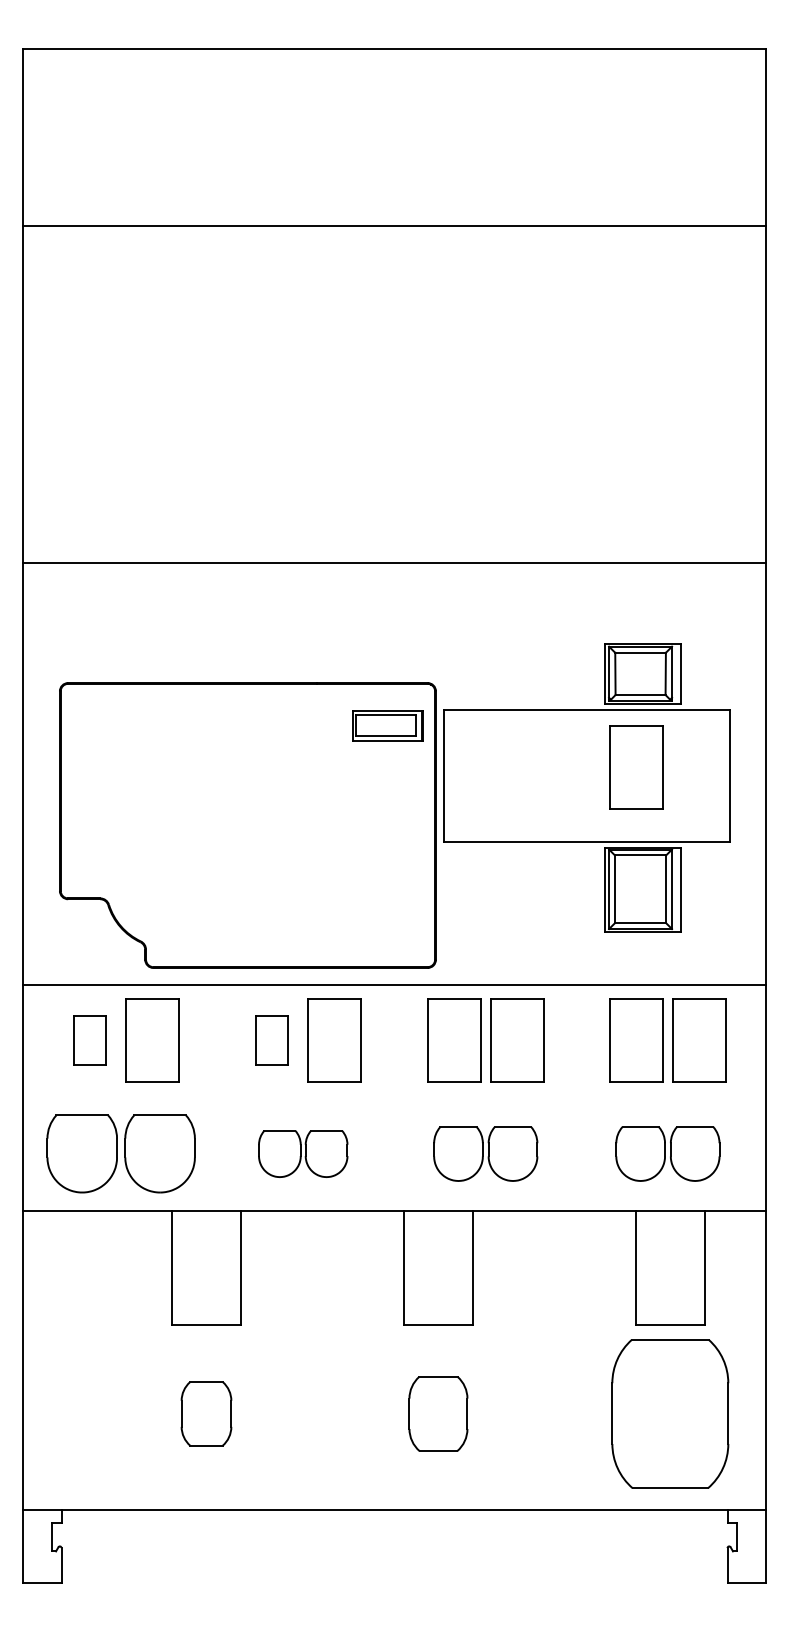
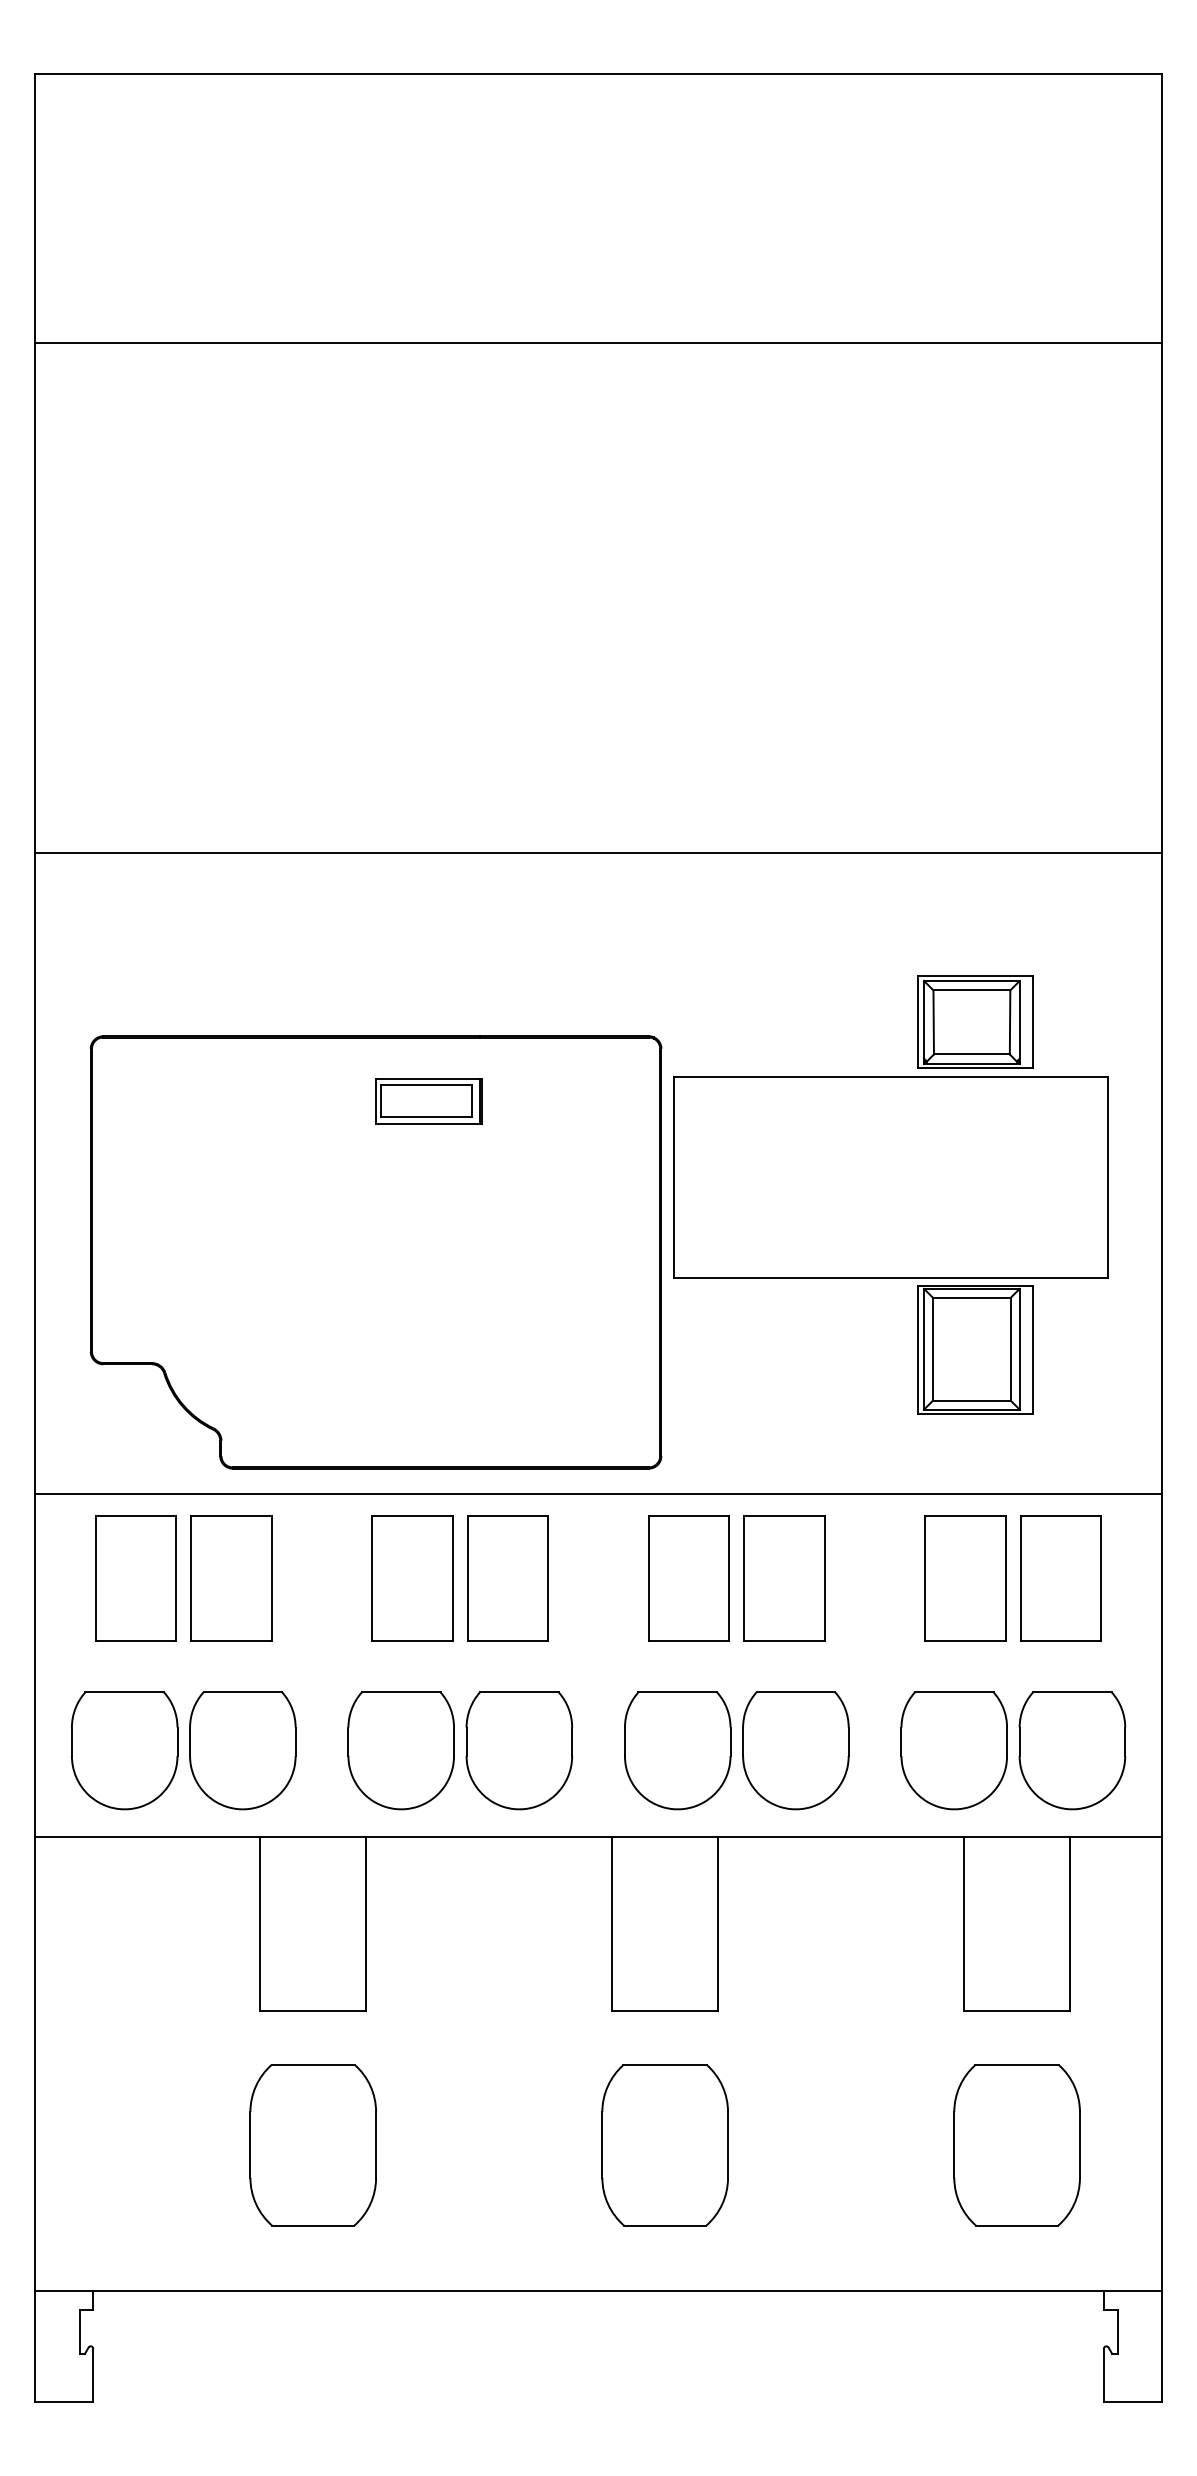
part: (387, 725) -> (428, 1100), moved
part: (636, 767) -> (965, 1164), removed
part: (89, 1040) -> (135, 1578), size x1.67
part: (271, 1040) -> (411, 1578), size x1.67
part: (302, 1153) -> (458, 1750), size x1.67
part: (485, 1153) -> (736, 1750), size x1.43
part: (667, 1153) -> (1012, 1750), size x1.43
part: (206, 1413) -> (313, 2144), size x1.67
part: (438, 1413) -> (665, 2144), size x1.43
part: (670, 1413) -> (1017, 2144), size x0.71

